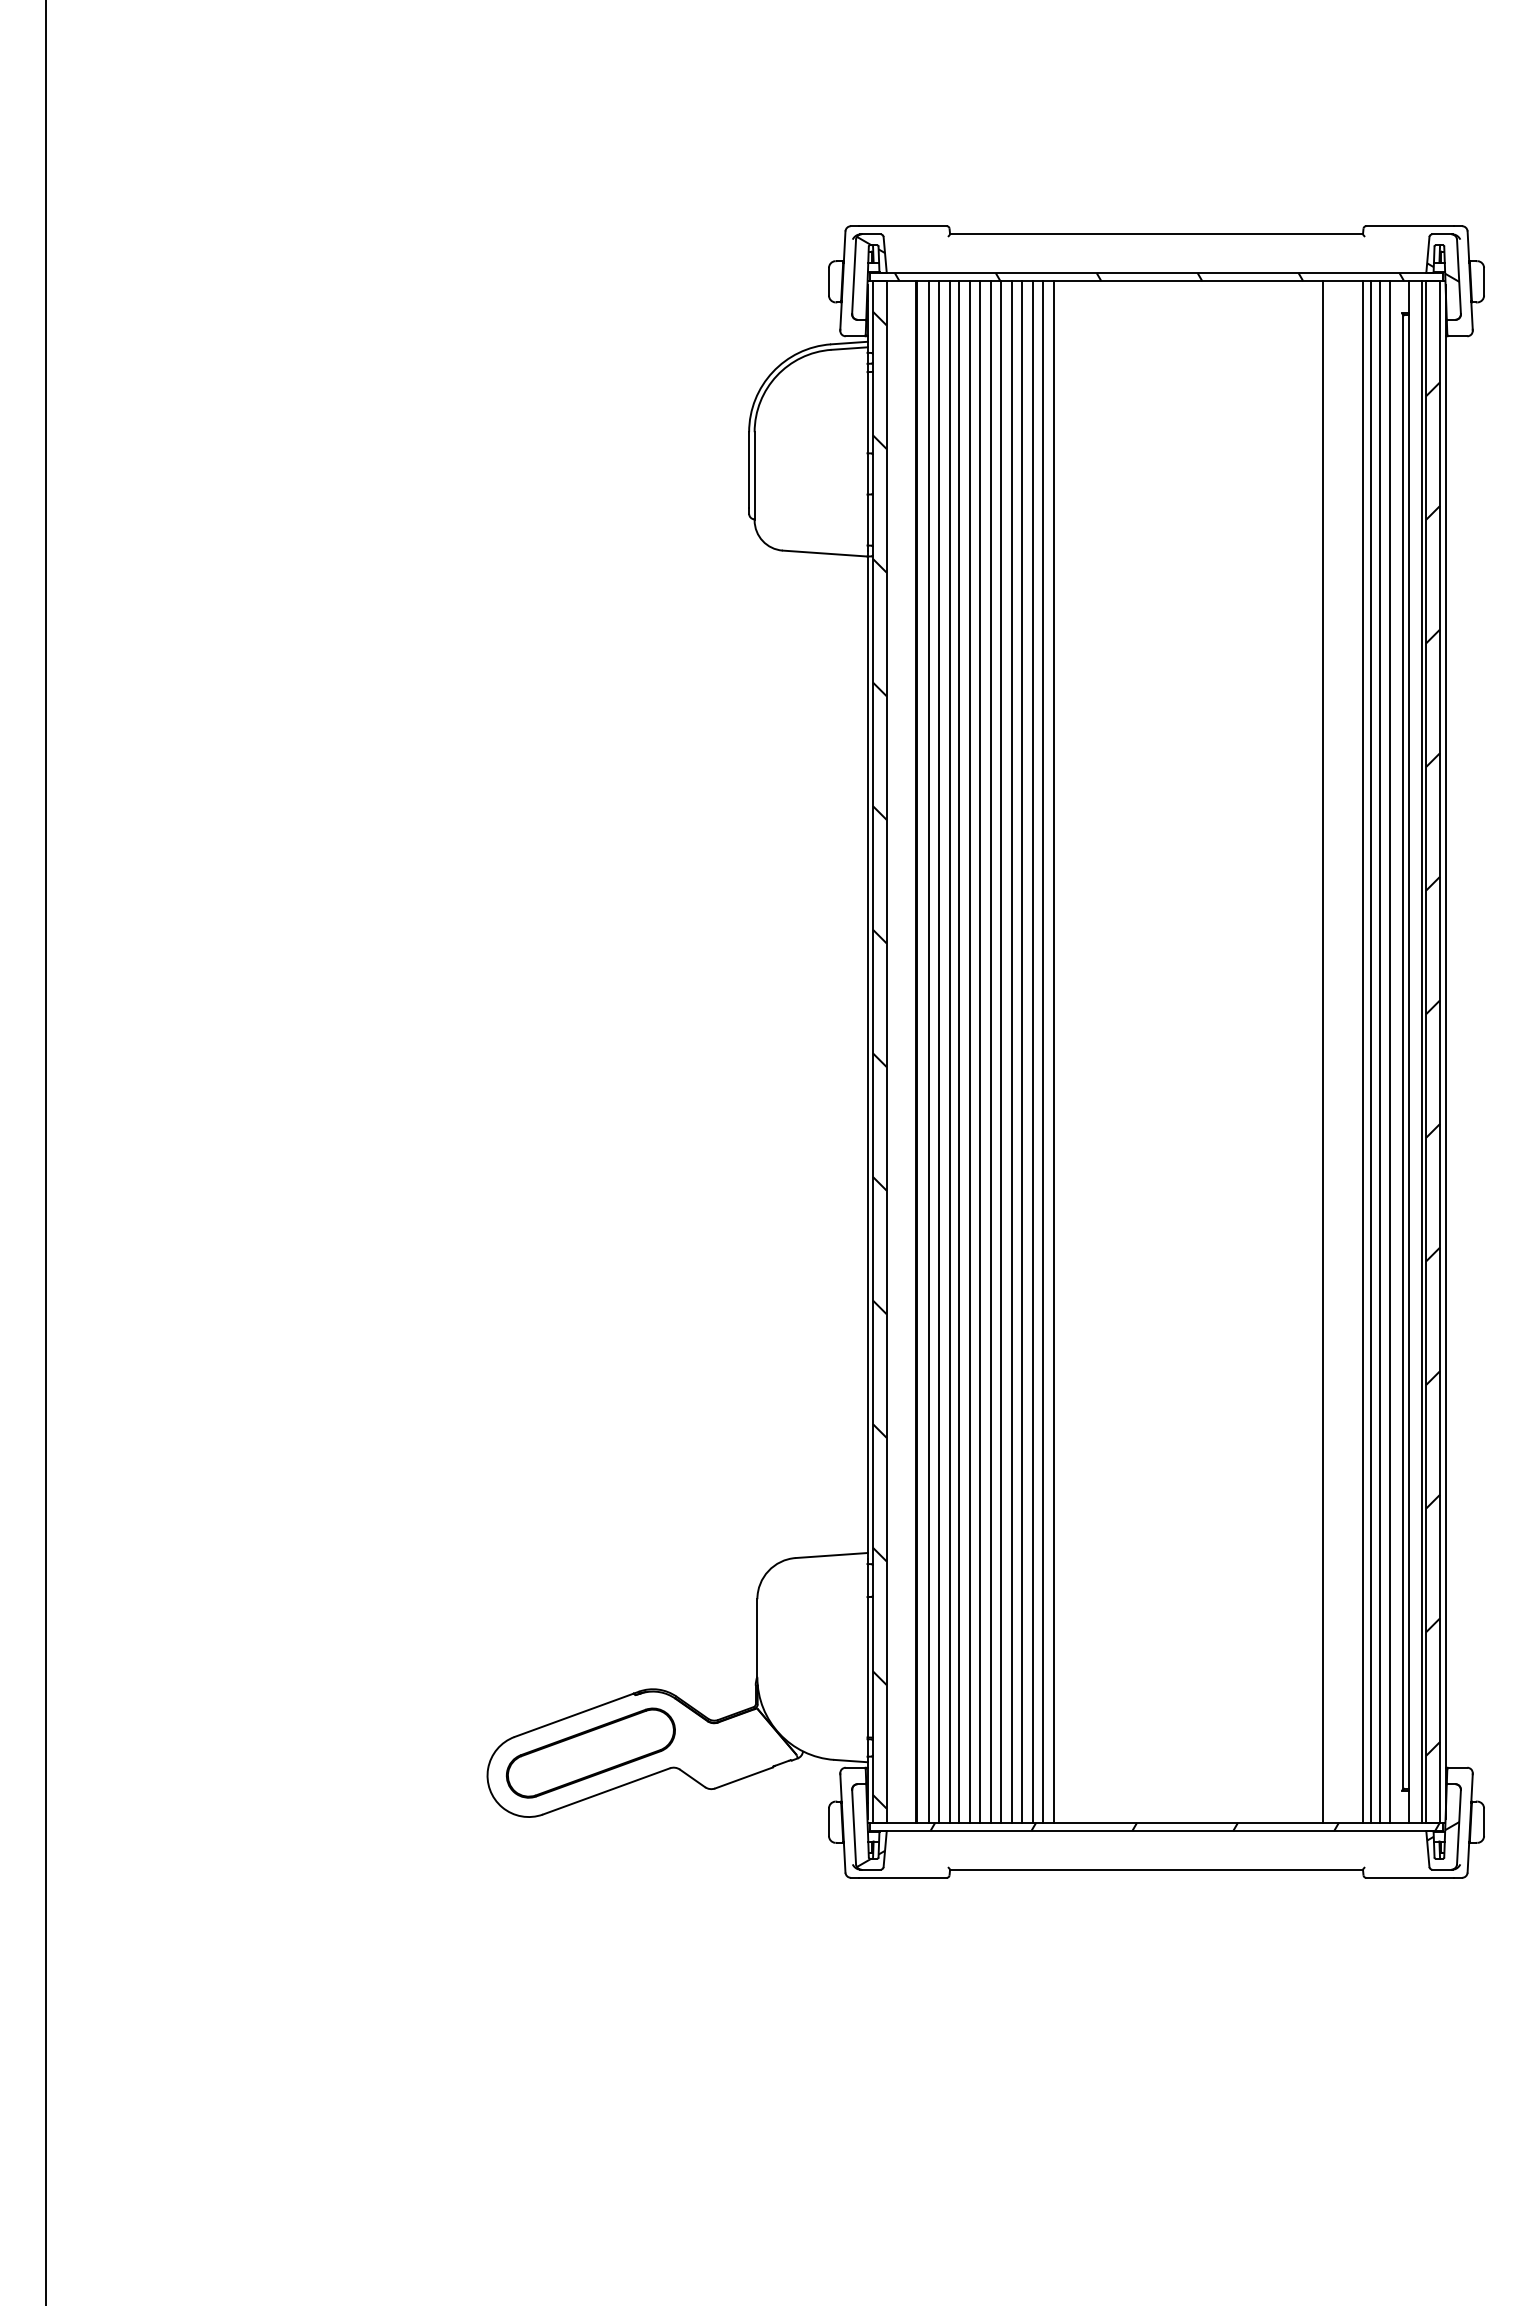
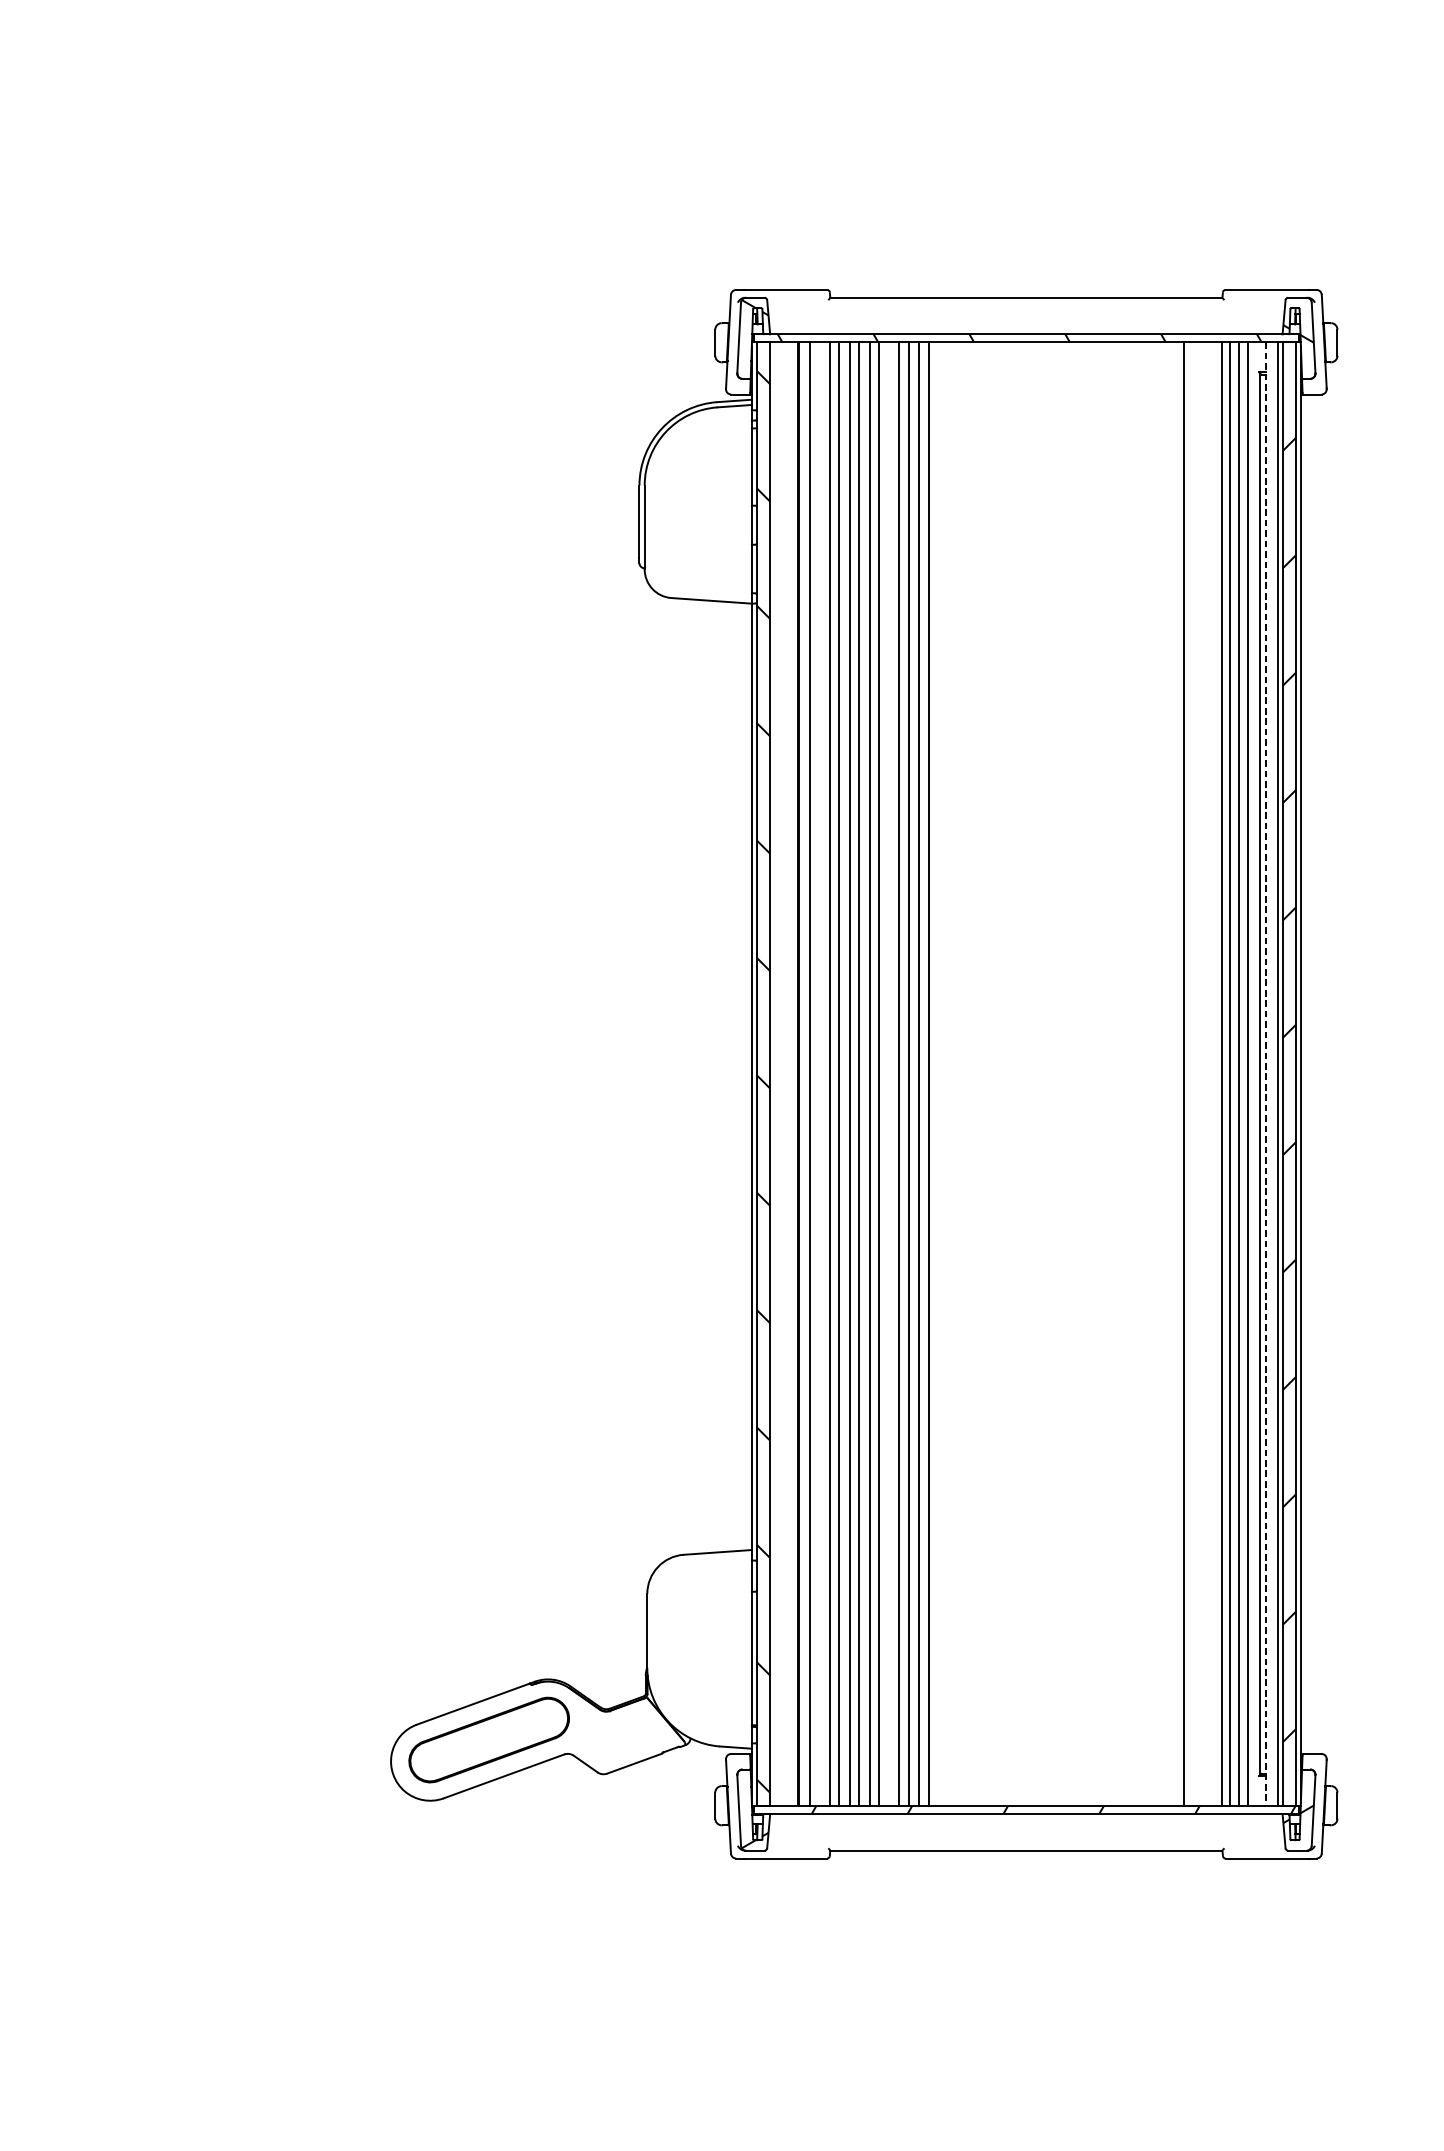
line: (938, 1051) -> (819, 1073), removed
line: (1012, 1051) -> (889, 1073), removed
line: (1409, 1052) -> (1266, 1074), solid -> dashed

